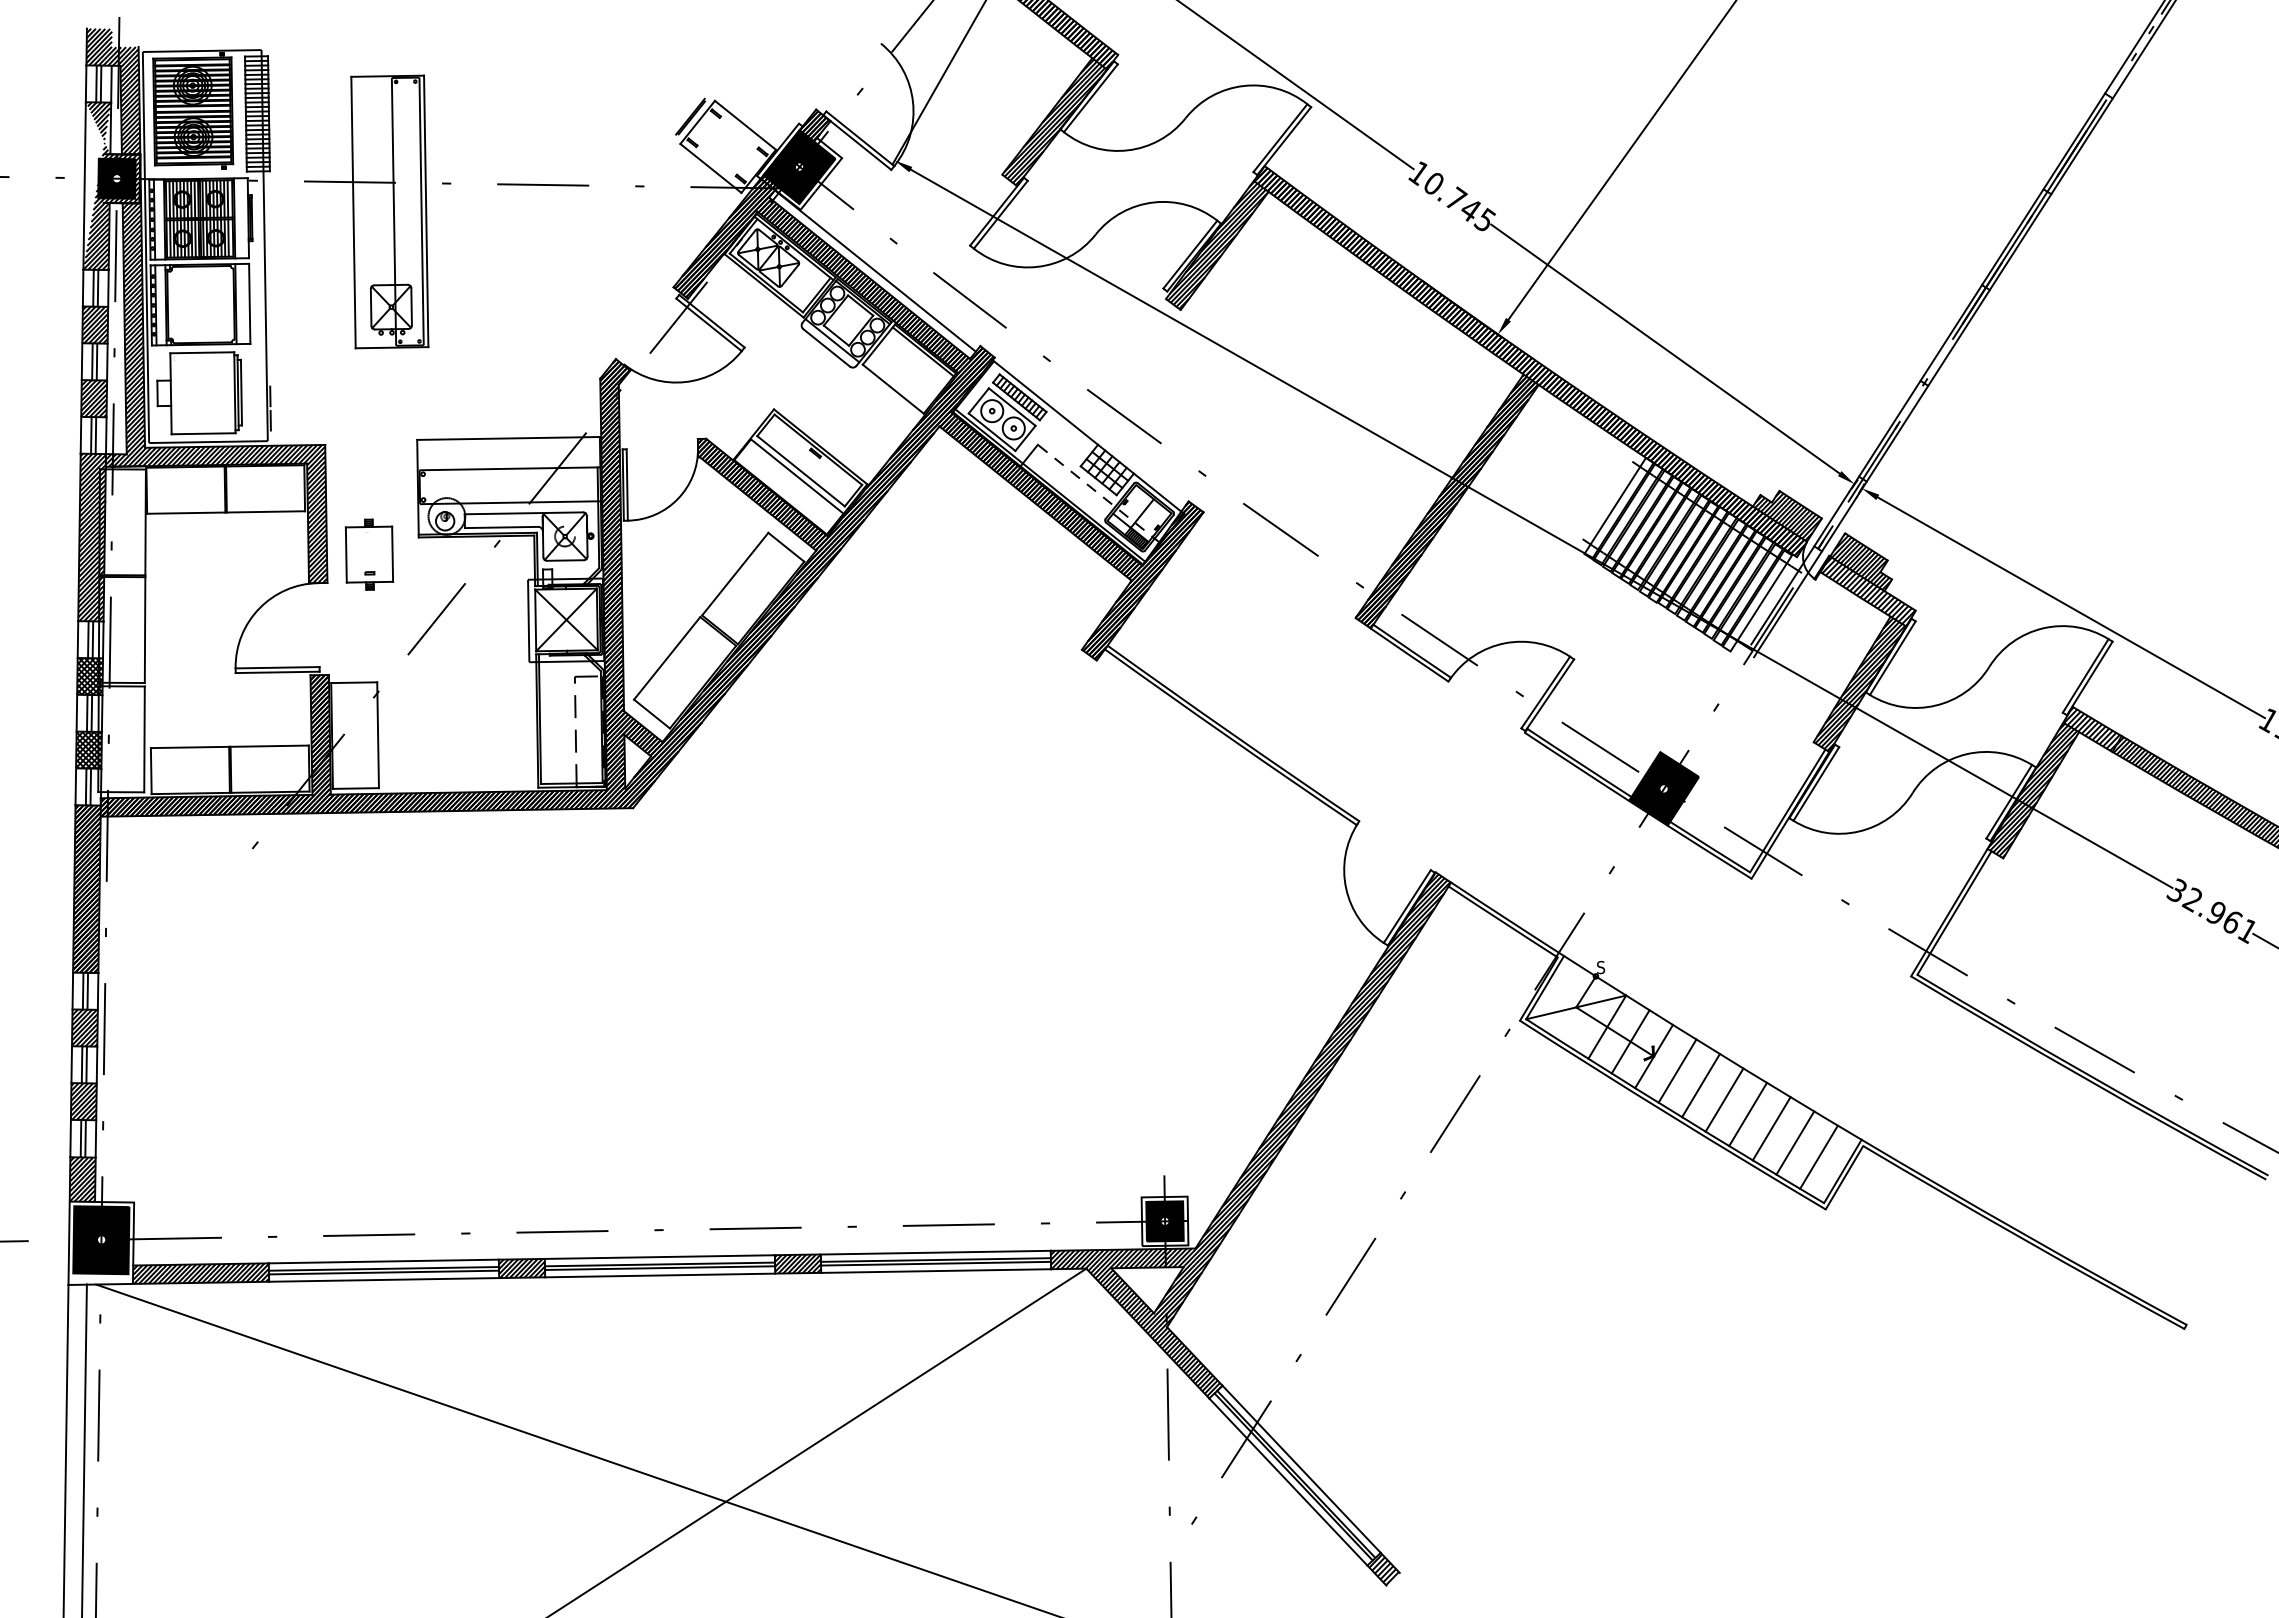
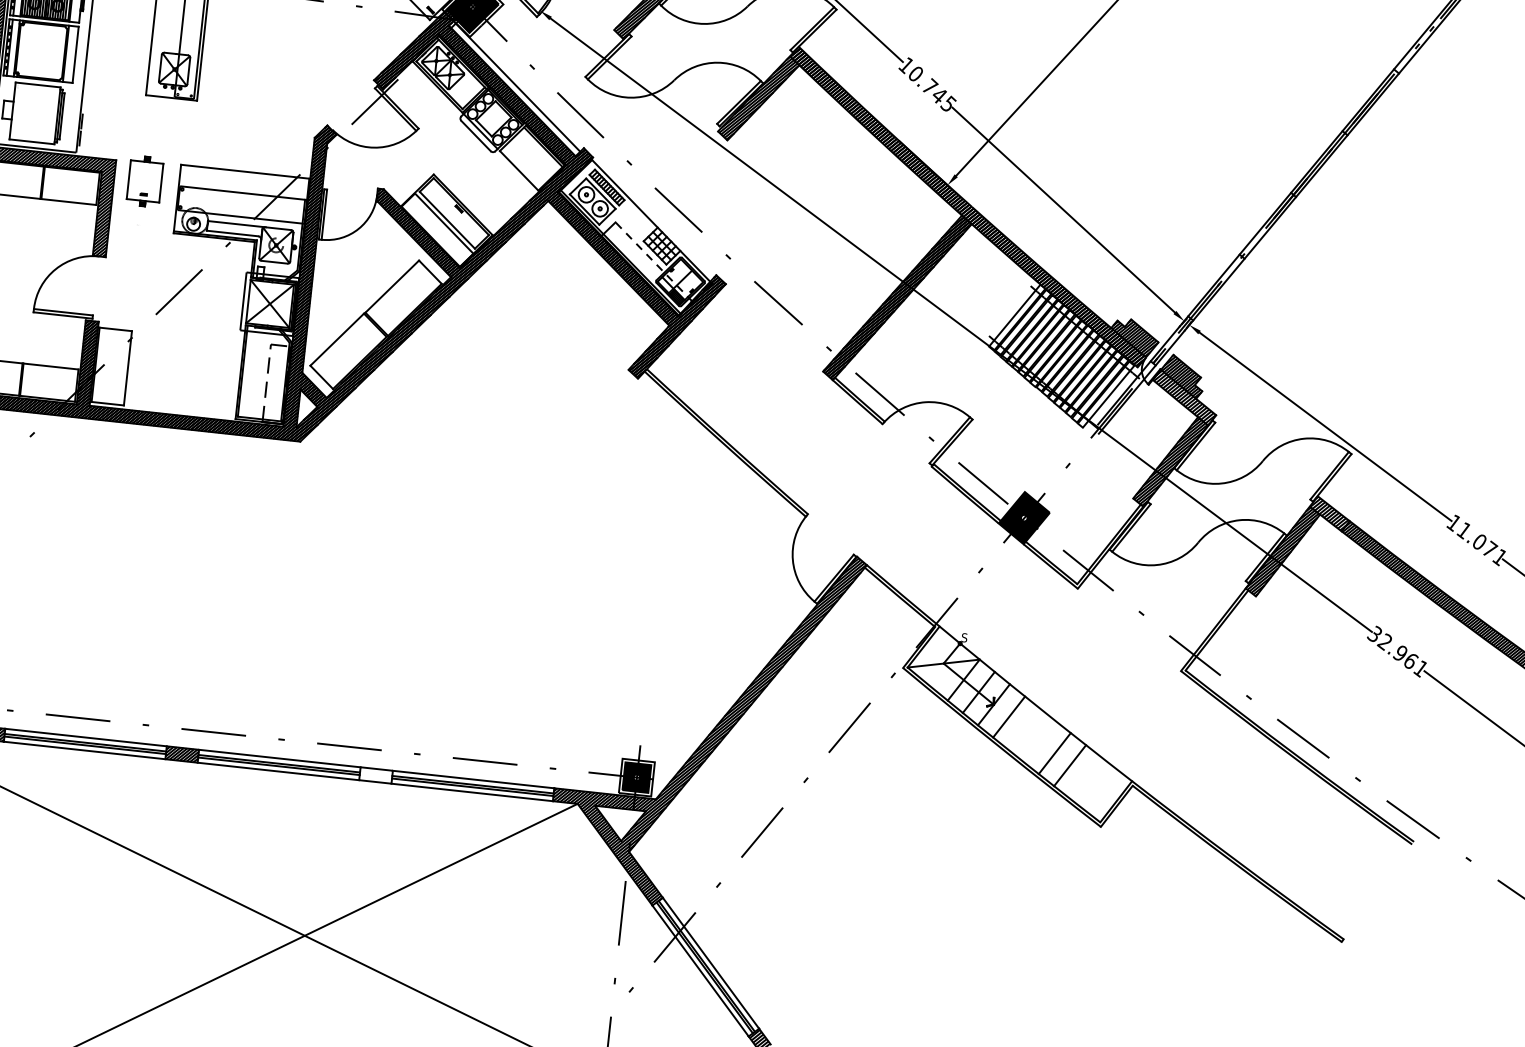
part: (368, 554) -> (144, 181), moved
line: (1700, 1085) -> (1023, 729), removed
line: (1724, 1099) -> (1039, 741), removed
line: (1795, 1142) -> (1085, 777), removed
line: (1818, 1156) -> (1100, 789), removed
hatch: (797, 1263) -> (375, 775), removed

